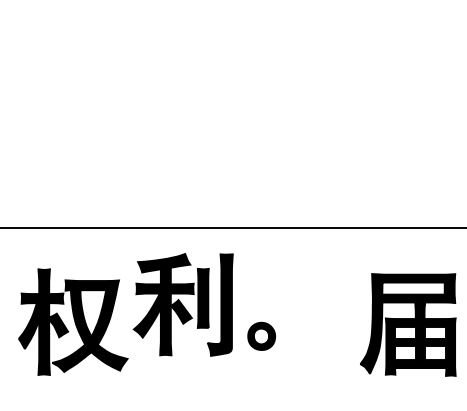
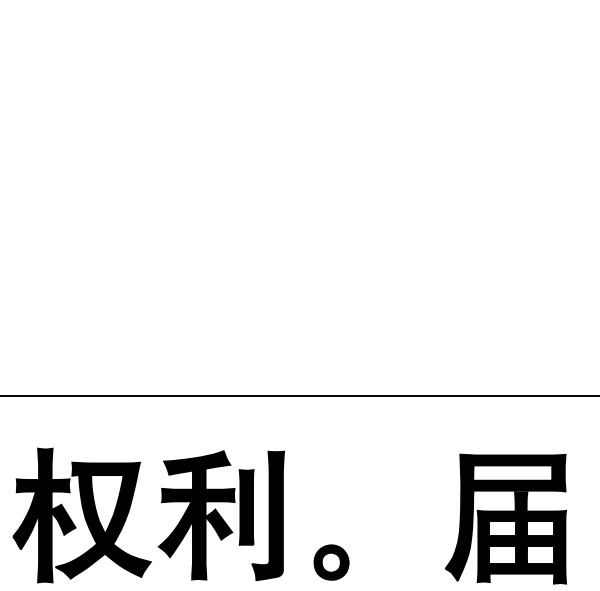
part: (182, 304) -> (220, 515), moved
part: (261, 336) -> (331, 562), moved

